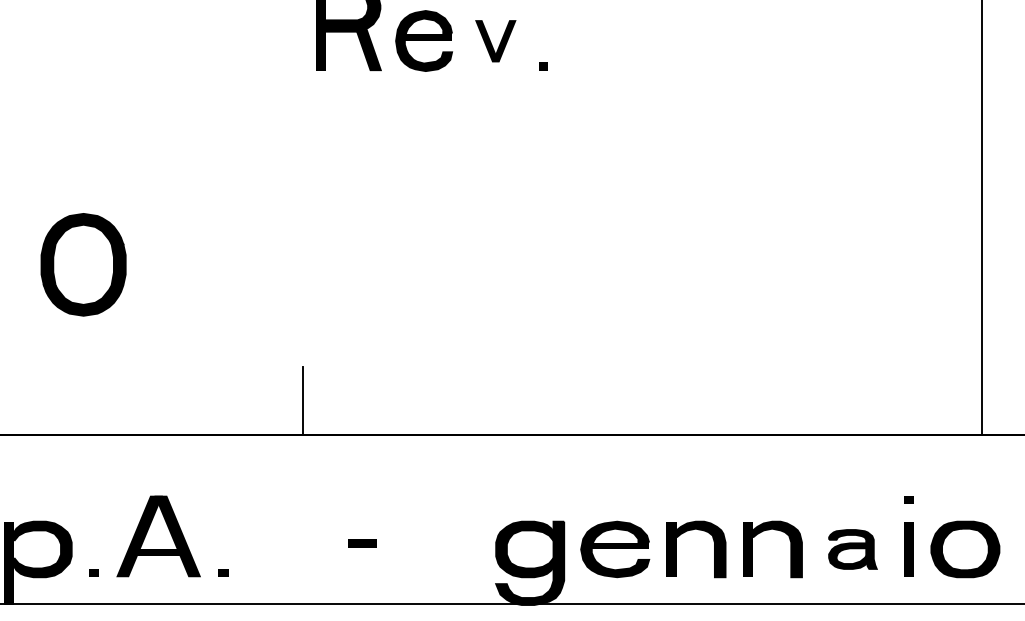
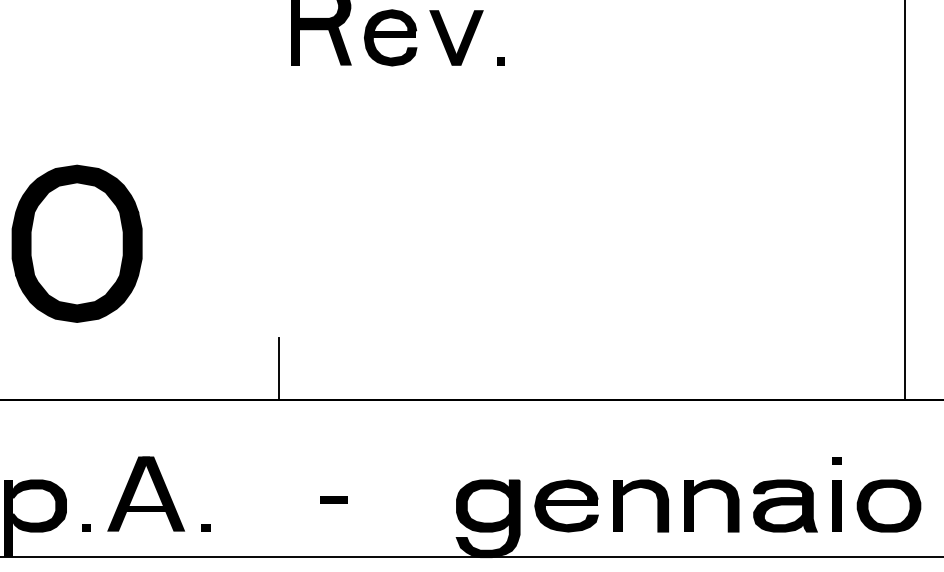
part: (495, 41) -> (456, 38), size x1.43
part: (83, 264) -> (76, 243), size x1.67
part: (852, 549) -> (785, 506), size x1.43

